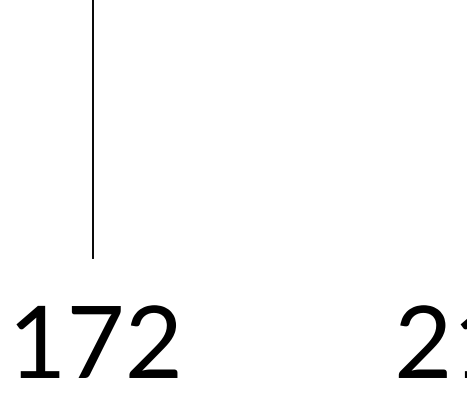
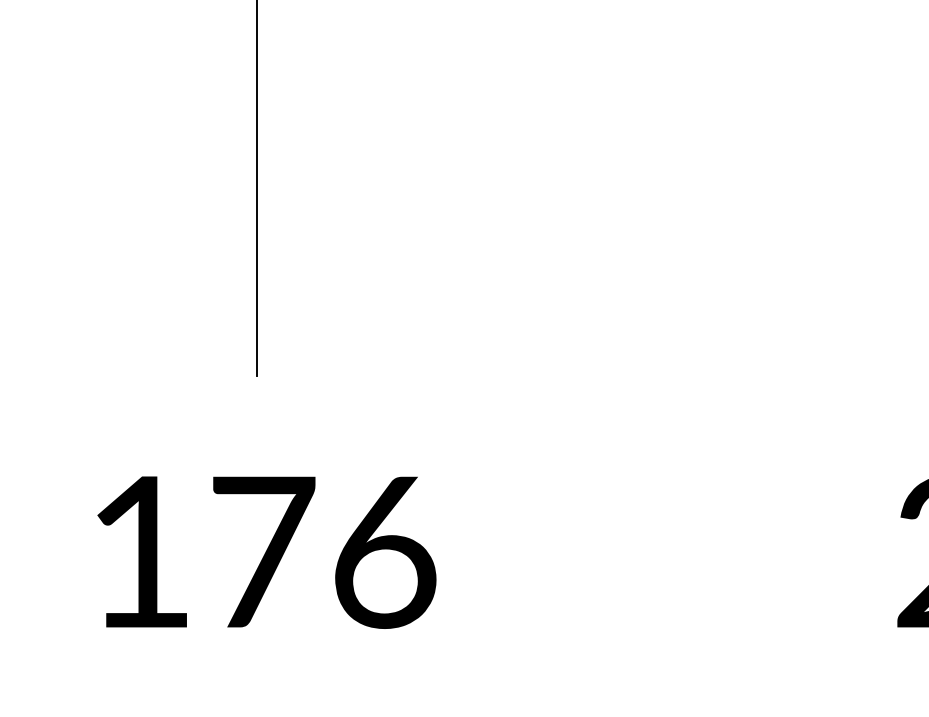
text: (153, 341) -> (384, 551), 172 -> 176

